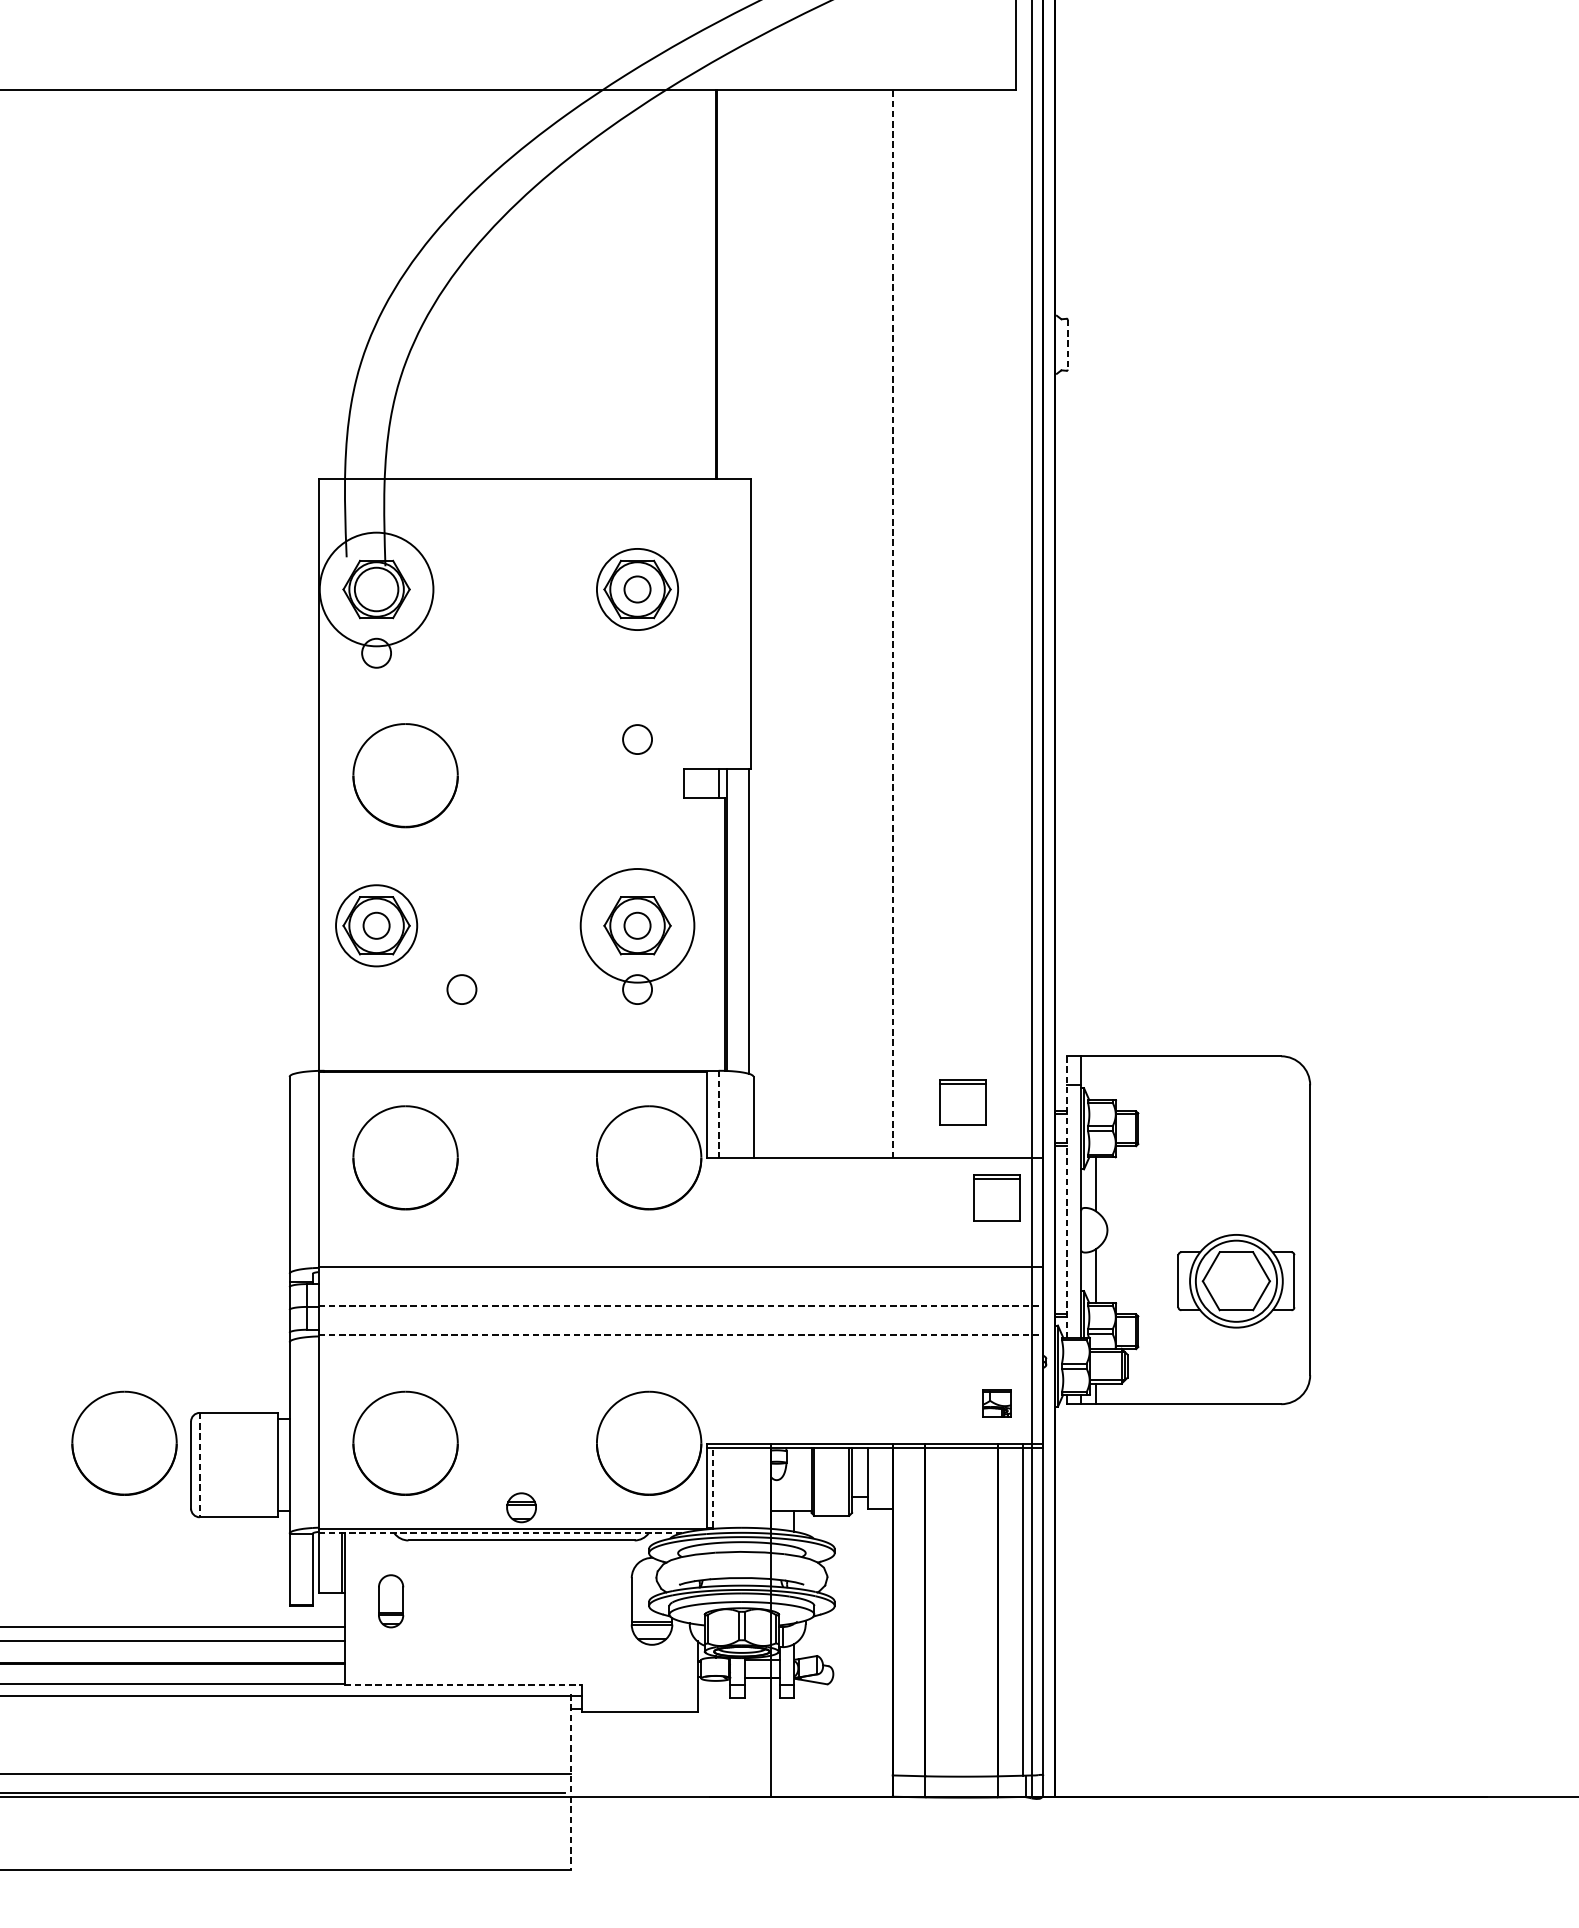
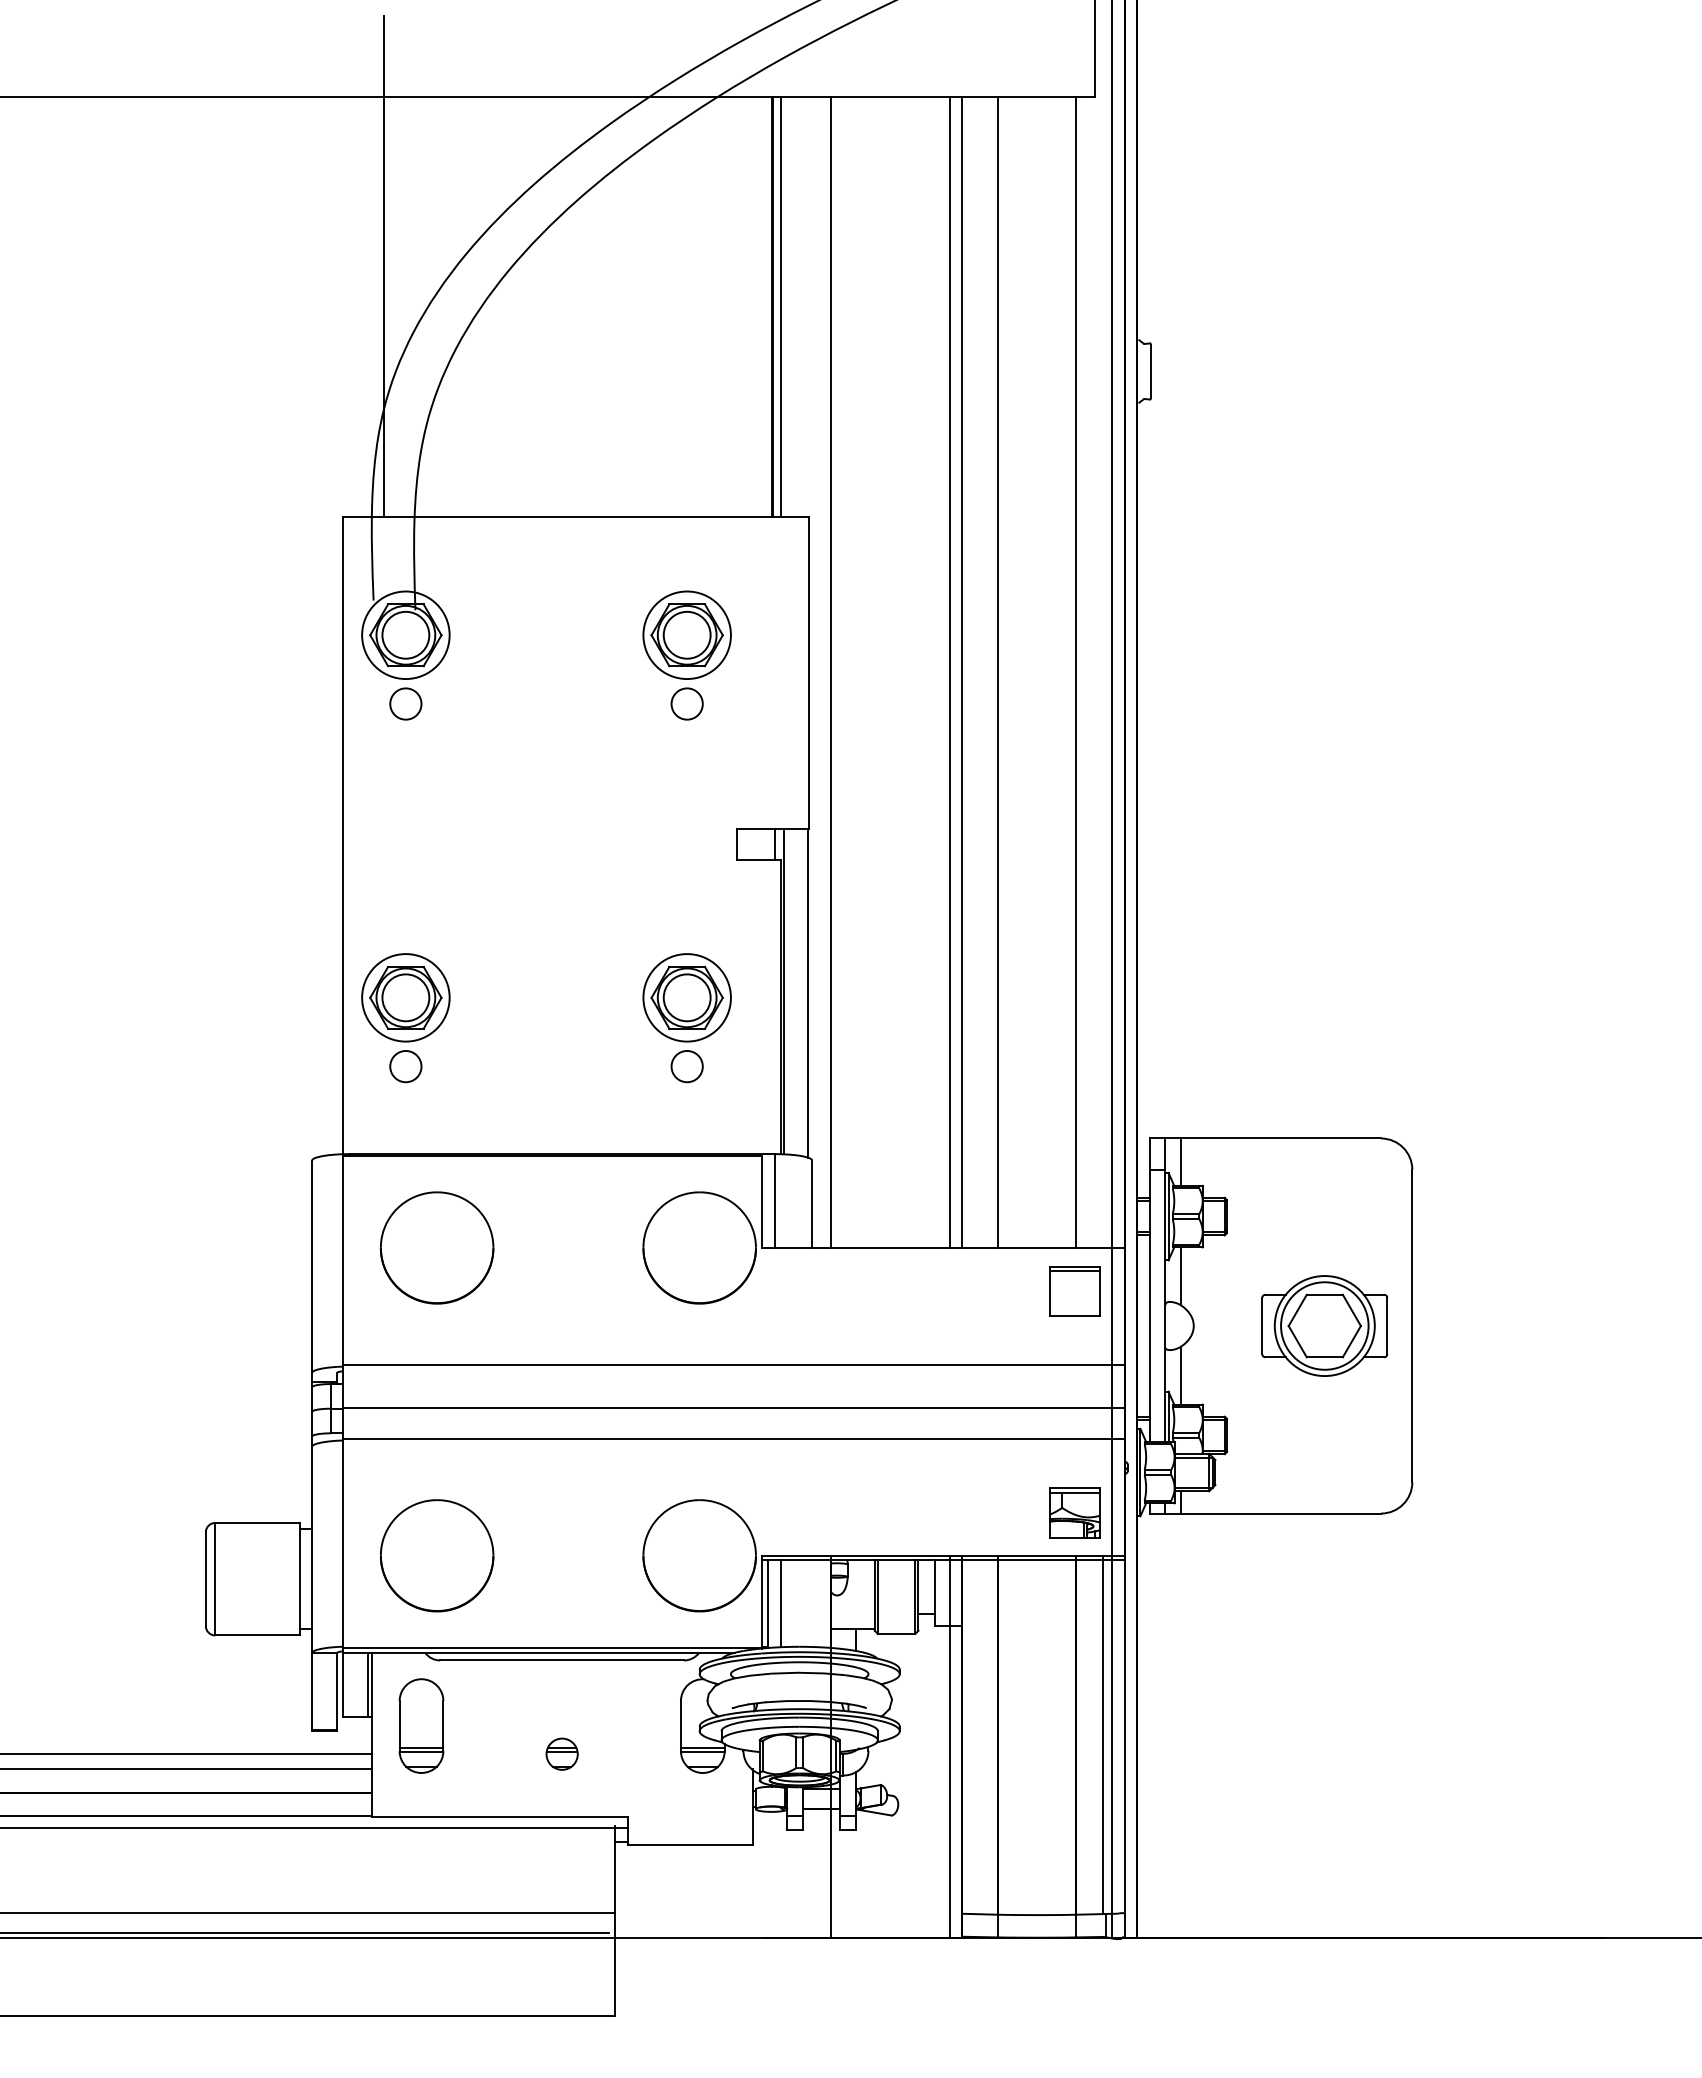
line: (356, 247) -> (384, 266), added
line: (724, 284) -> (780, 306), added
line: (1068, 344) -> (1151, 371), dashed -> solid
circle: (636, 588) -> (686, 634), size x1.67
circle: (376, 589) -> (405, 635), size x0.71
line: (770, 624) -> (830, 672), added
line: (880, 624) -> (949, 672), added
line: (892, 624) -> (962, 672), dashed -> solid
line: (925, 624) -> (997, 672), added
line: (997, 624) -> (1075, 672), added
circle: (636, 739) -> (686, 703), moved
part: (405, 775) -> (437, 835), removed
circle: (376, 925) -> (405, 997), size x1.67
circle: (636, 925) -> (686, 997), size x0.71
circle: (636, 925) -> (686, 997), size x1.67
circle: (461, 989) -> (405, 1066), moved
line: (1096, 1077) -> (1181, 1161), added
part: (962, 1102) -> (1037, 1188), removed
line: (718, 1114) -> (774, 1201), dashed -> solid
line: (1066, 1197) -> (1149, 1290), dashed -> solid
part: (1236, 1280) -> (1324, 1325), moved
line: (681, 1306) -> (734, 1408), dashed -> solid
line: (681, 1335) -> (734, 1439), dashed -> solid
part: (996, 1403) -> (1074, 1512), size x1.67
part: (123, 1443) -> (133, 1555), removed
line: (200, 1465) -> (215, 1579), dashed -> solid
line: (712, 1487) -> (768, 1603), dashed -> solid
line: (724, 1487) -> (780, 1603), added
part: (520, 1507) -> (561, 1753), moved
line: (500, 1533) -> (539, 1652), dashed -> solid
part: (391, 1600) -> (421, 1725), size x1.67
line: (880, 1620) -> (949, 1746), added
line: (464, 1685) -> (500, 1816), dashed -> solid
line: (571, 1781) -> (615, 1920), dashed -> solid

